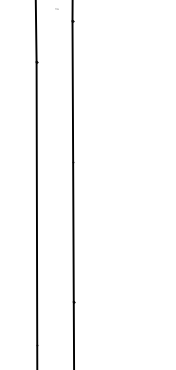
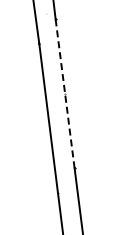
line: (73, 162) -> (65, 94), solid -> dashed

